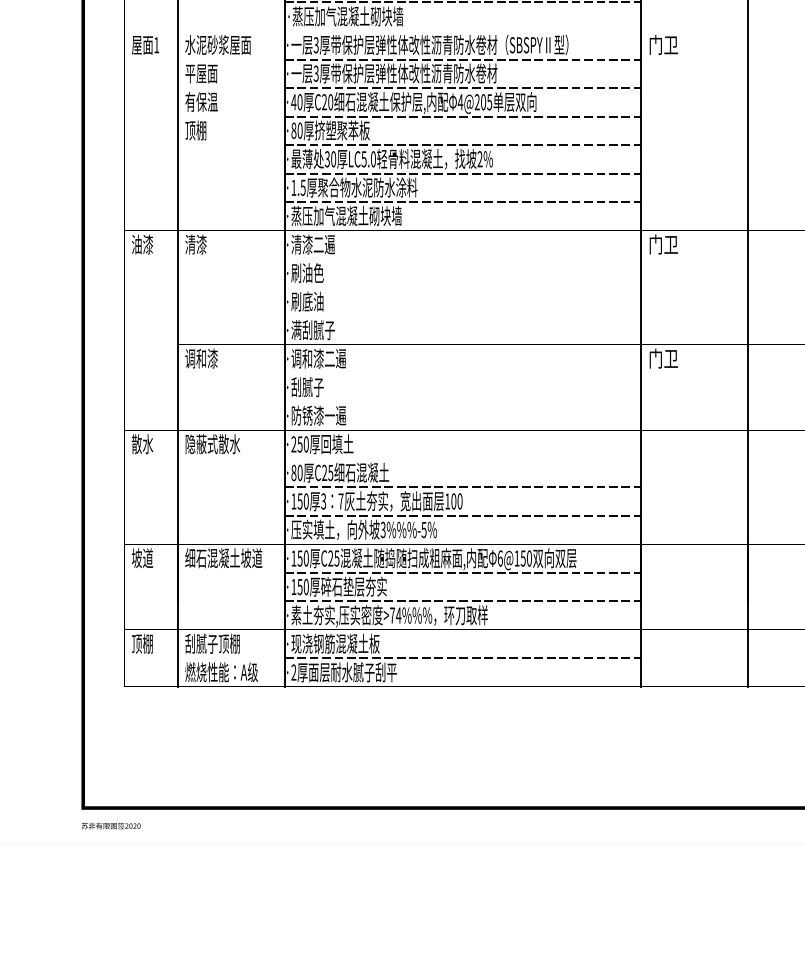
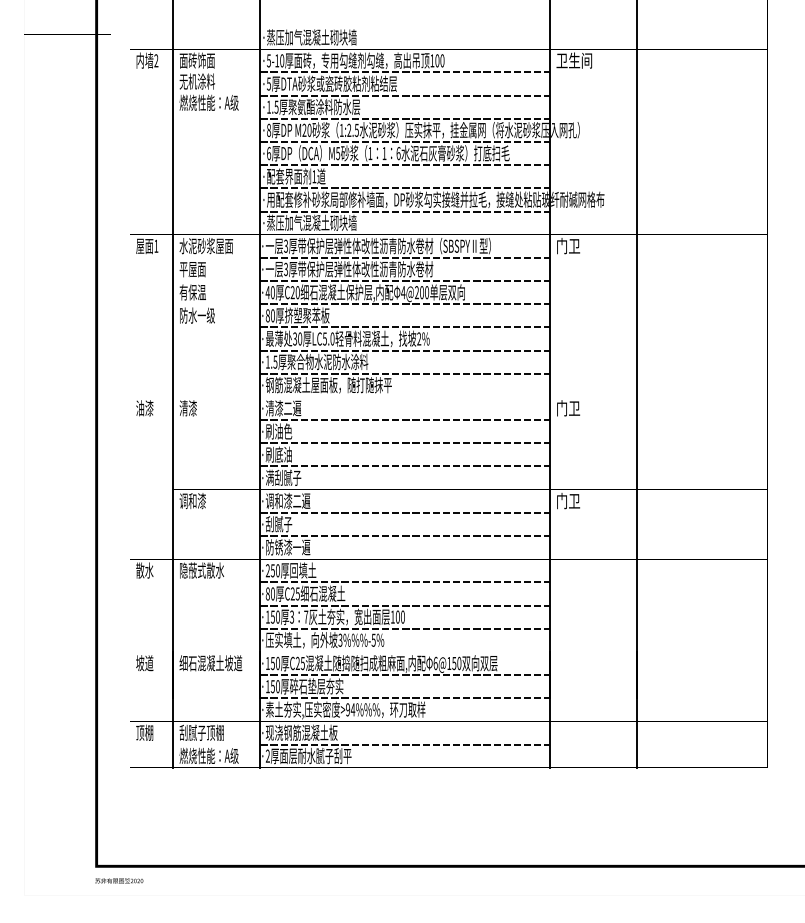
text: (490, 102) -> (427, 292), 4@205 -> 4@200
text: (206, 130) -> (196, 315), 顶棚 -> 防水一级
text: (368, 216) -> (328, 385), ·蒸压加气混凝土砌块墙 -> ·钢筋混凝土屋面板，随打随抹平
line: (463, 259) -> (405, 420), added
line: (463, 287) -> (405, 443), added
line: (463, 316) -> (405, 466), added
line: (463, 372) -> (405, 512), added
line: (463, 402) -> (405, 536), added
line: (463, 458) -> (405, 582), added
text: (393, 615) -> (348, 709), >74%%% -> >94%%%

